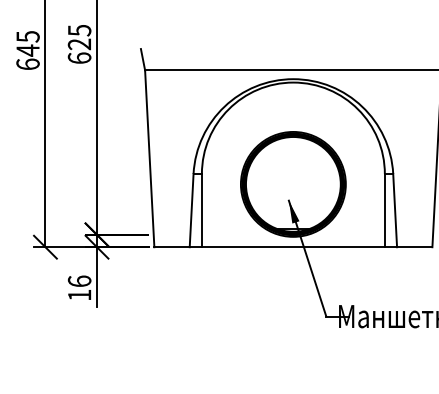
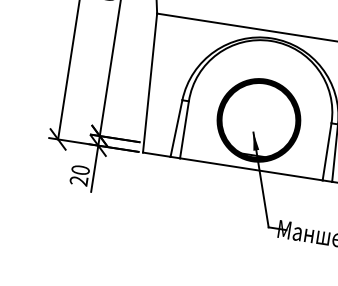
text: (79, 287) -> (79, 174), 16 -> 20

